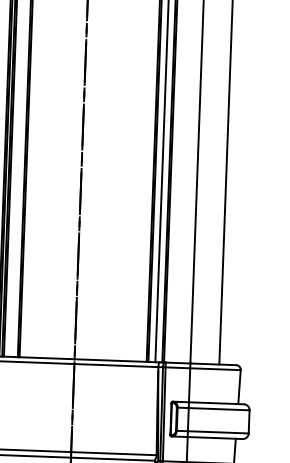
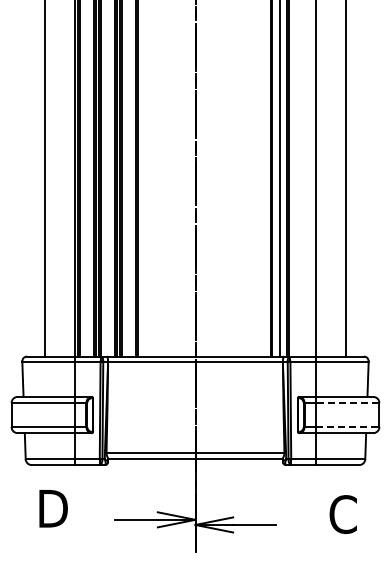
line: (218, 408) -> (347, 402), solid -> dashed
line: (218, 432) -> (347, 427), solid -> dashed

